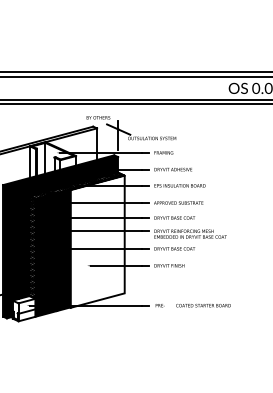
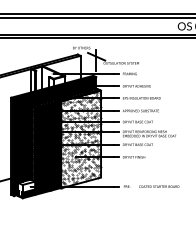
hatch: (97, 242) -> (80, 140), added
fill: (26, 315) -> (28, 193), added

